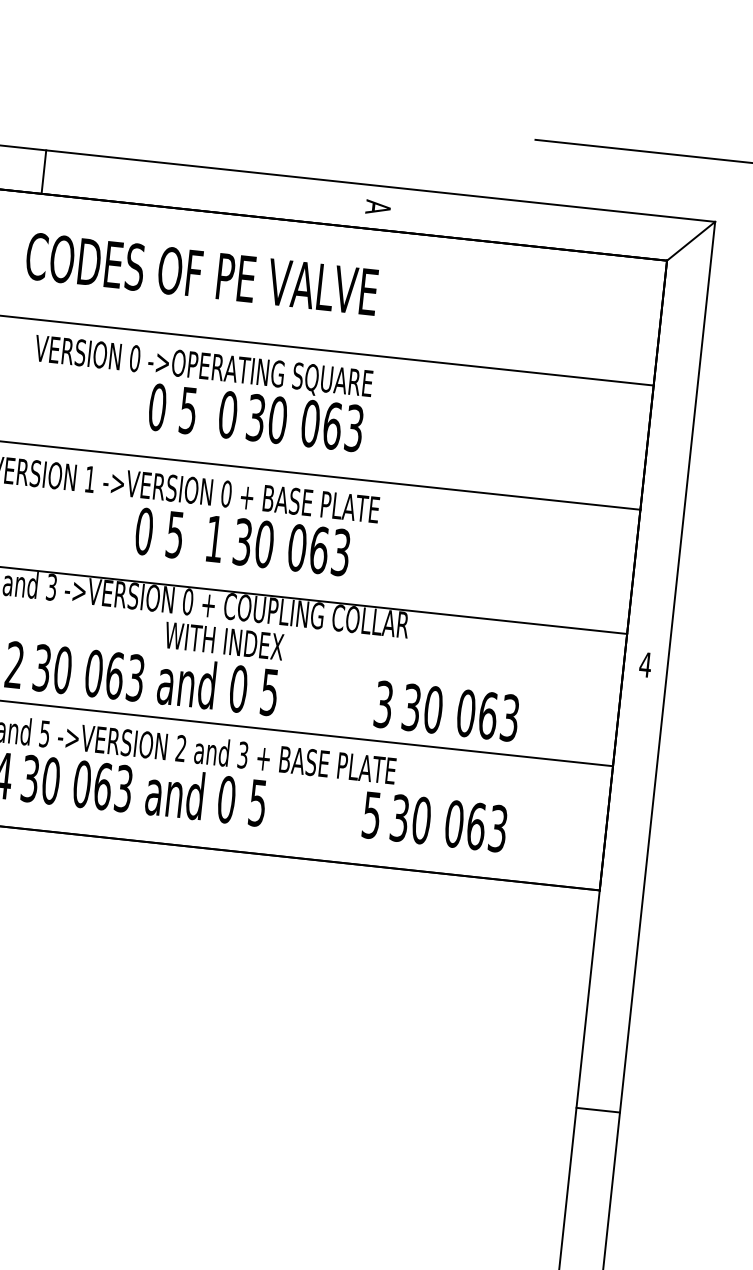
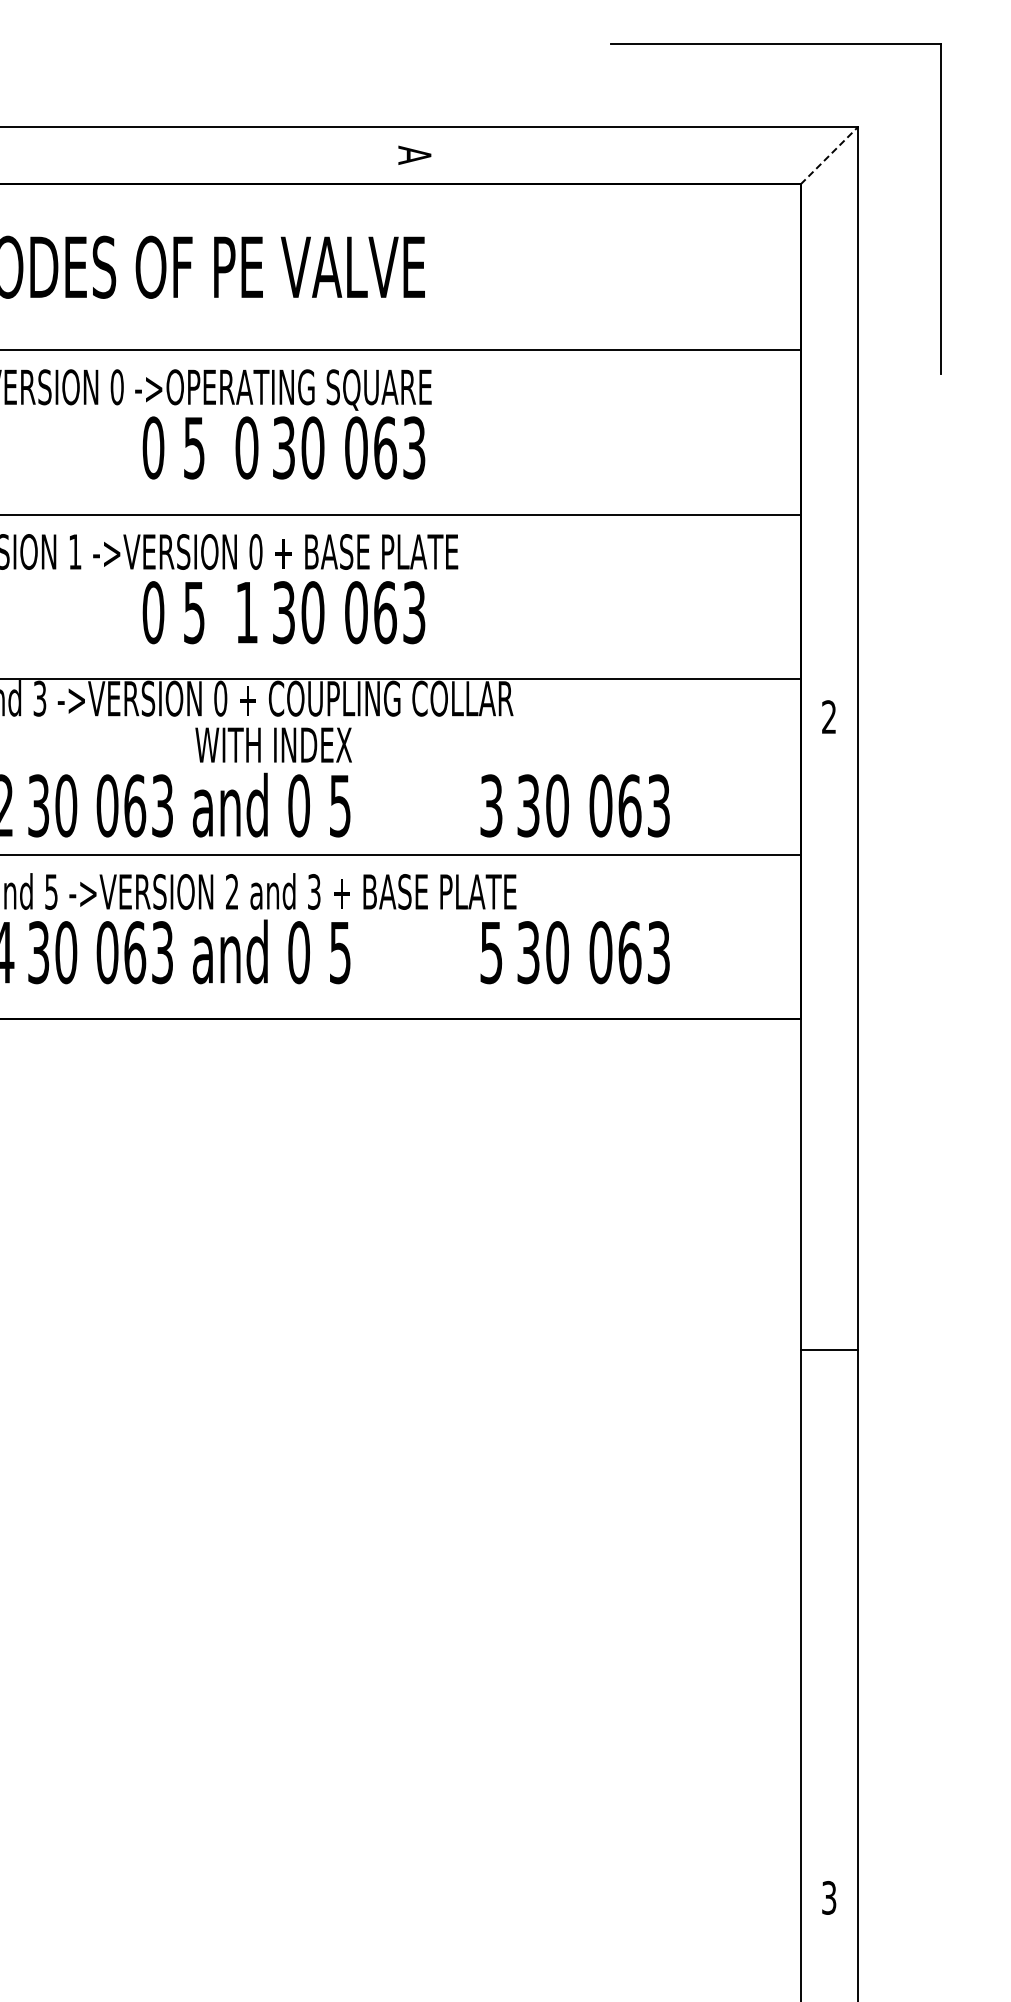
line: (691, 241) -> (829, 155), solid -> dashed
text: (645, 664) -> (828, 716), 4 -> 2
line: (598, 1110) -> (829, 1350), moved

